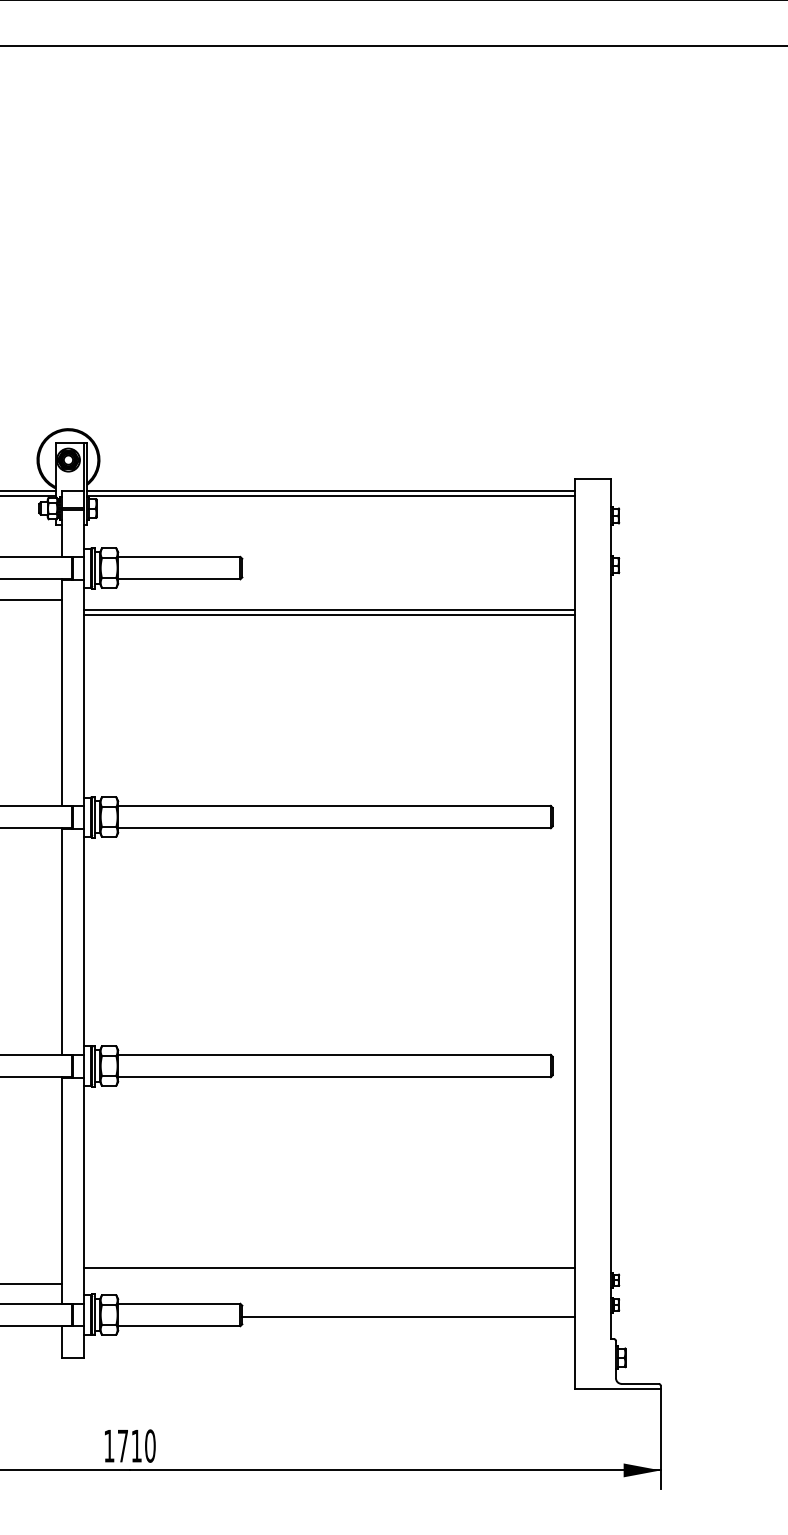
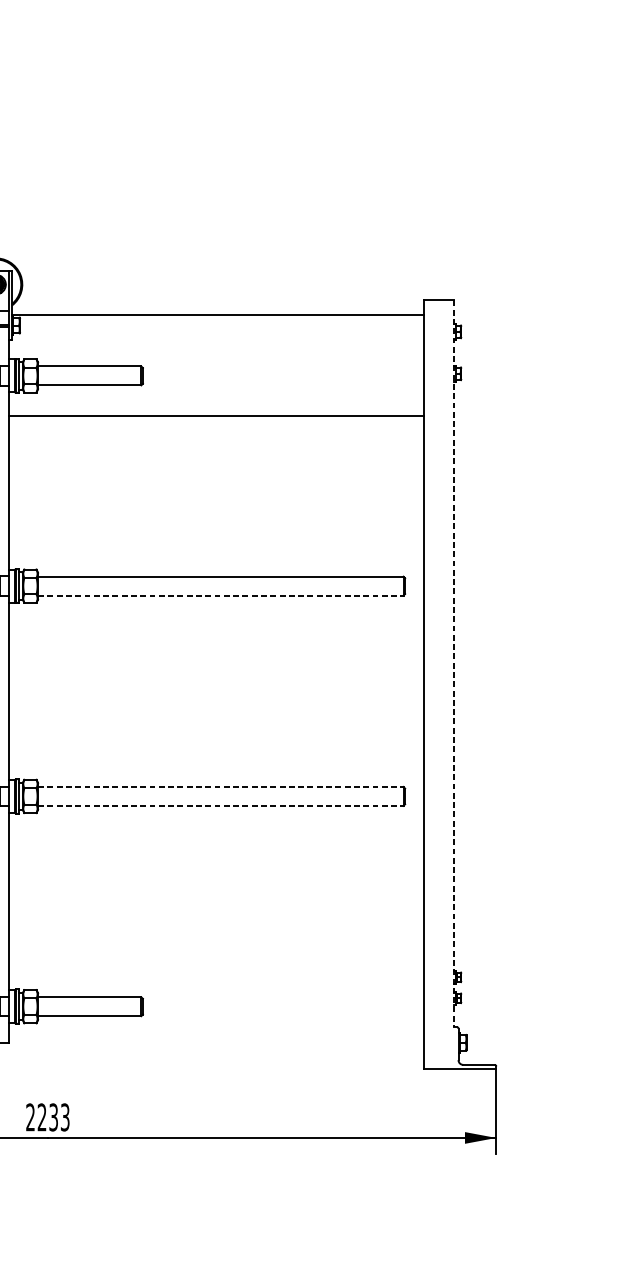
line: (331, 491) -> (218, 311), removed
line: (329, 610) -> (216, 411), removed
line: (335, 828) -> (221, 595), solid -> dashed
line: (611, 909) -> (454, 664), solid -> dashed
line: (335, 1054) -> (221, 786), solid -> dashed
line: (335, 1077) -> (221, 806), solid -> dashed
line: (329, 1267) -> (216, 966), removed
line: (408, 1317) -> (283, 1008), removed
text: (129, 1445) -> (47, 1116), 1710 -> 2233

